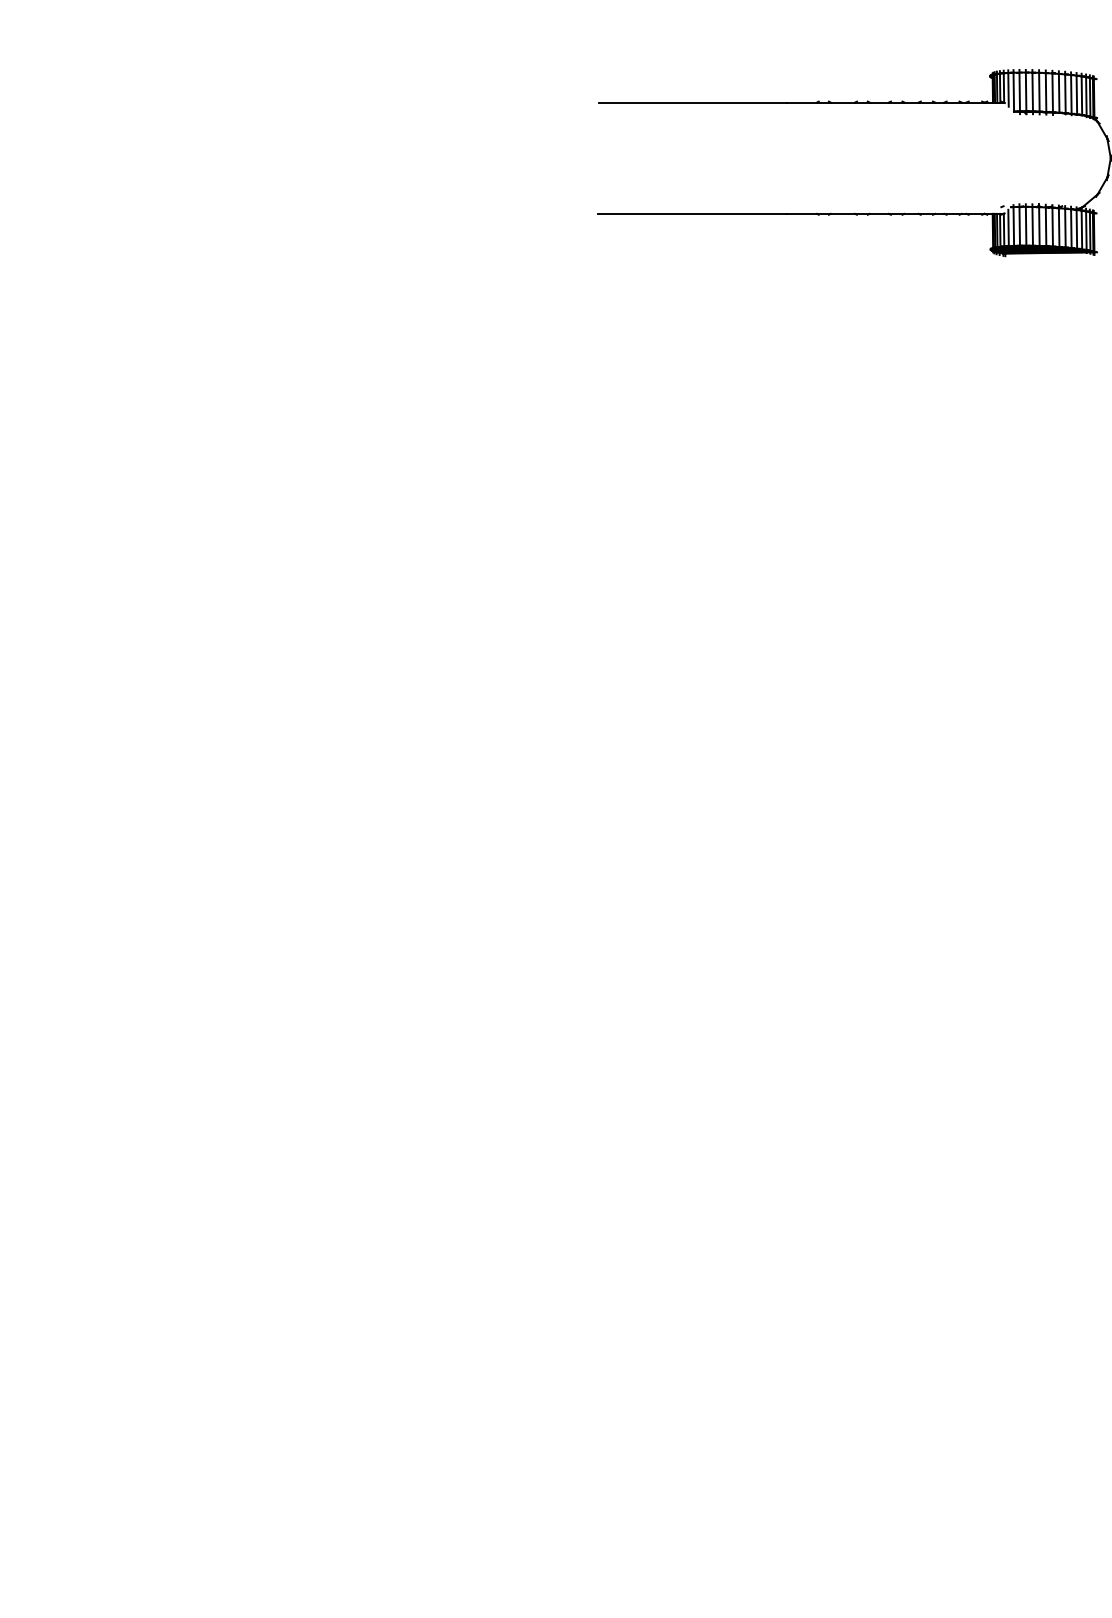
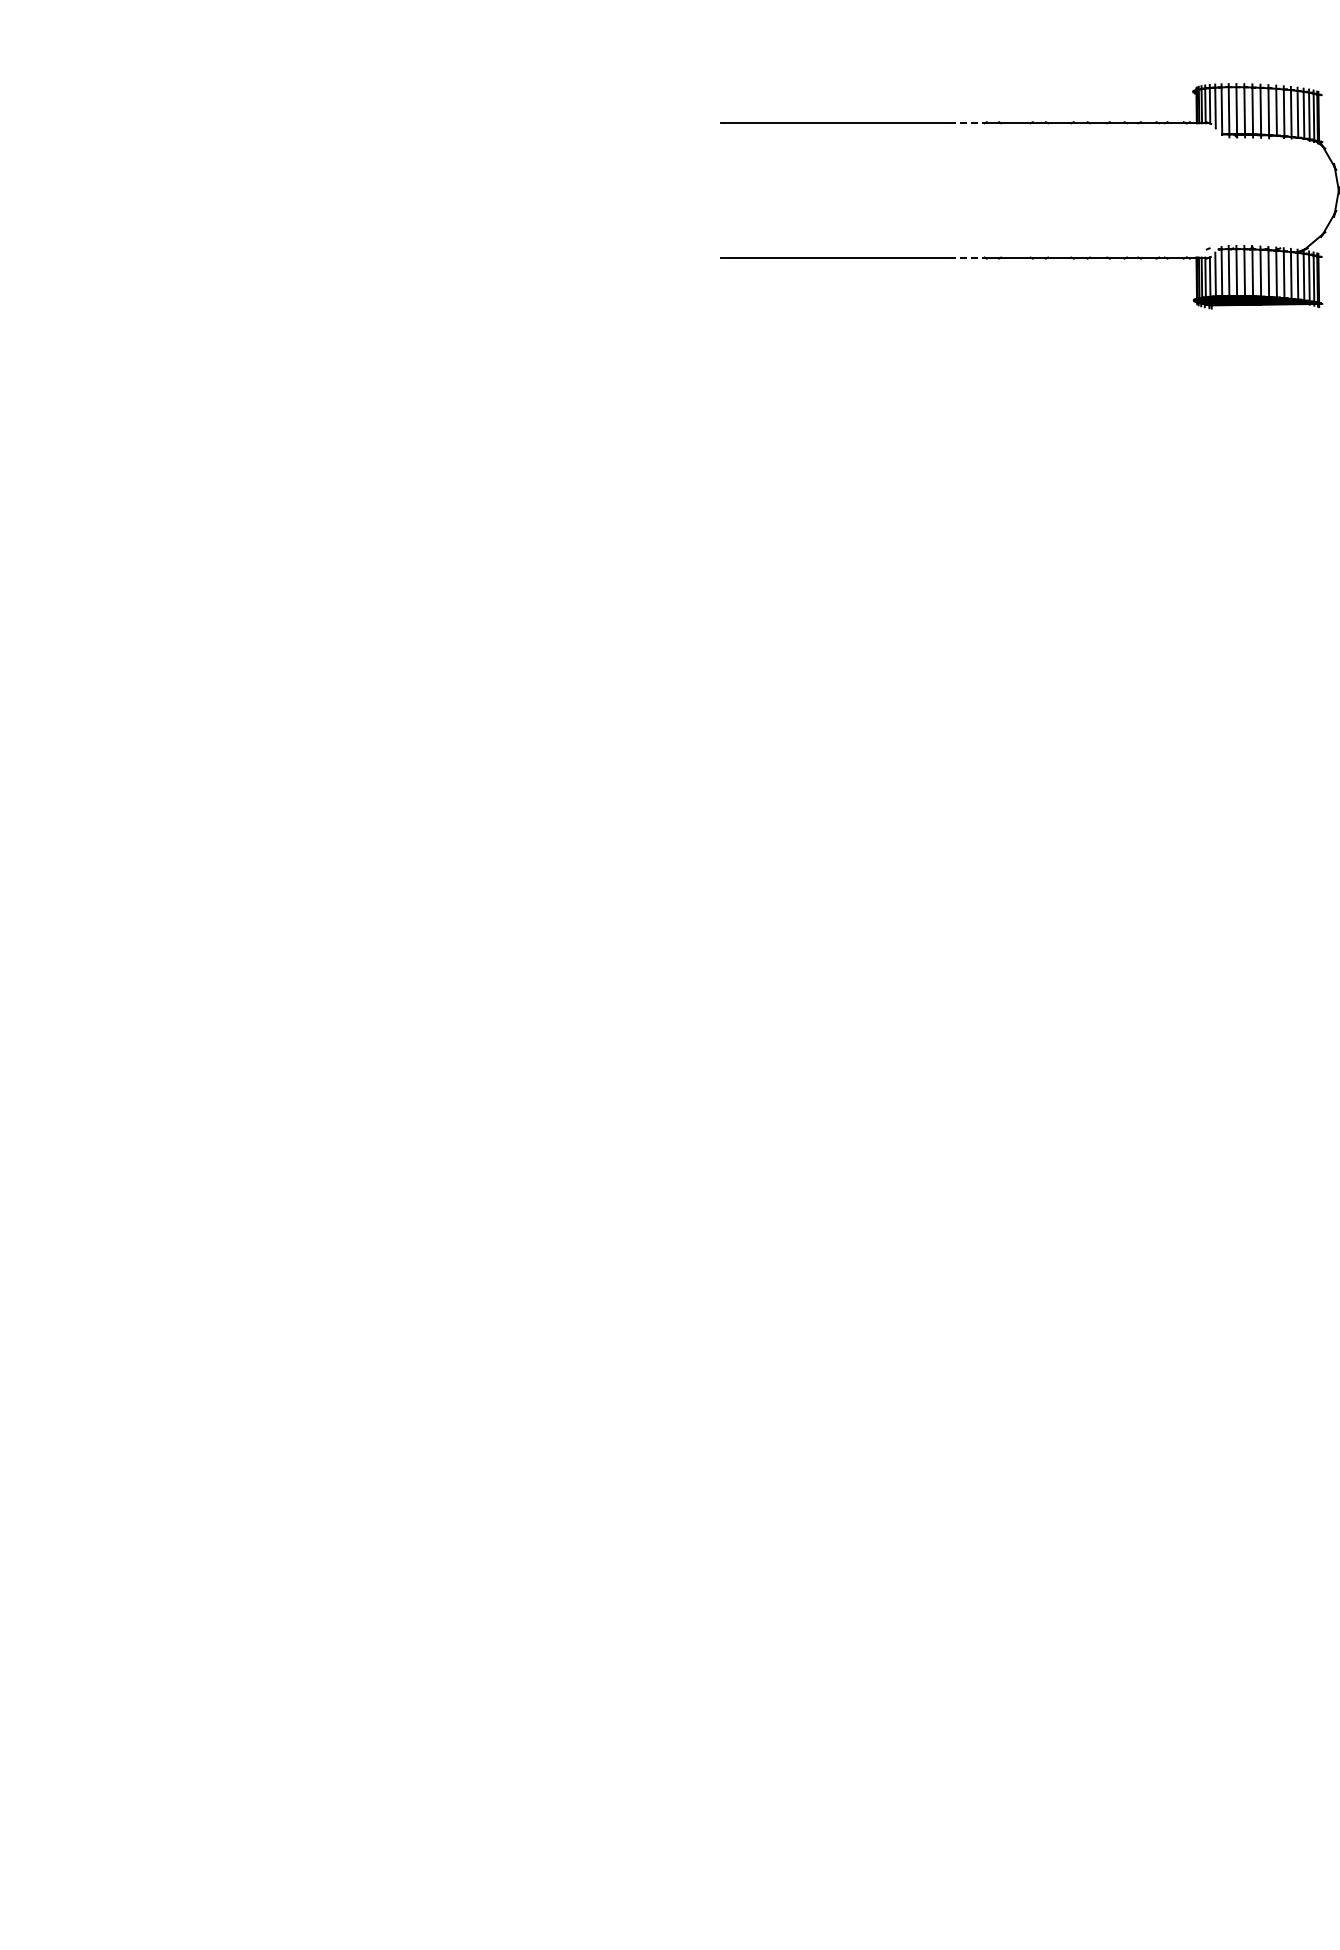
line: (801, 102) -> (966, 123), solid -> dashed
line: (801, 213) -> (966, 257), solid -> dashed

